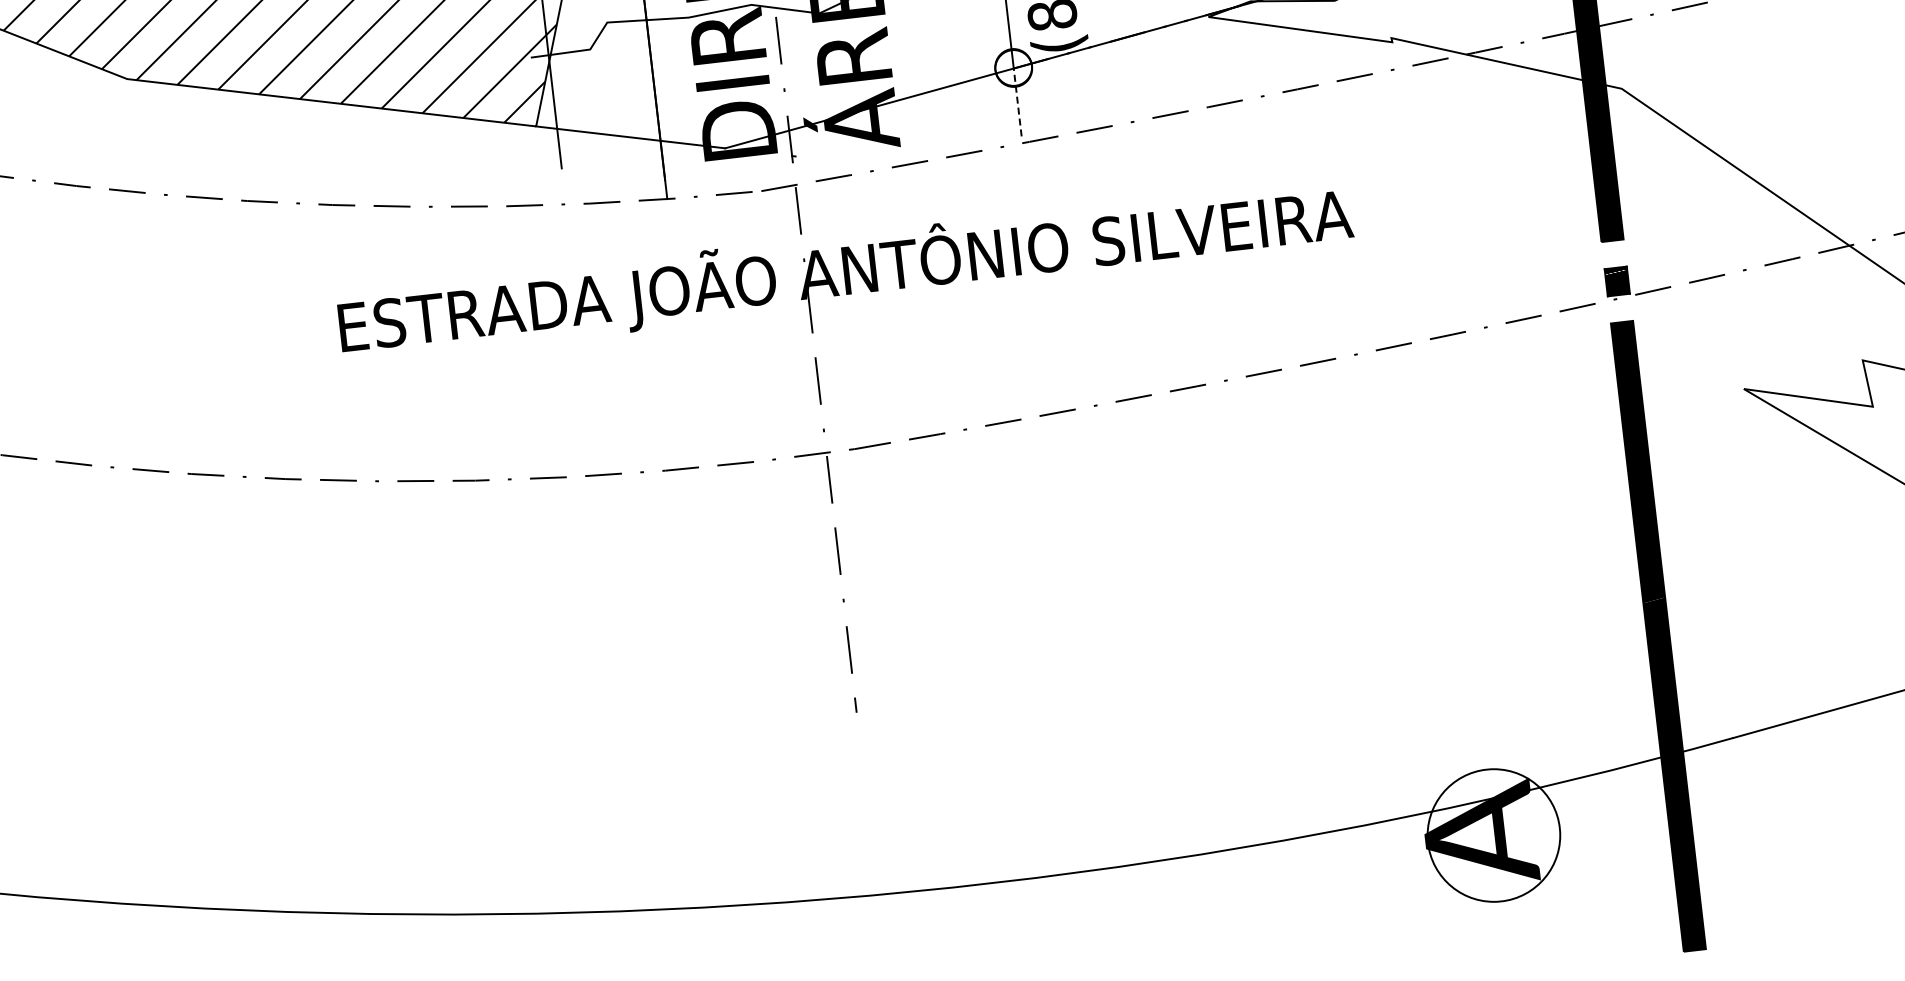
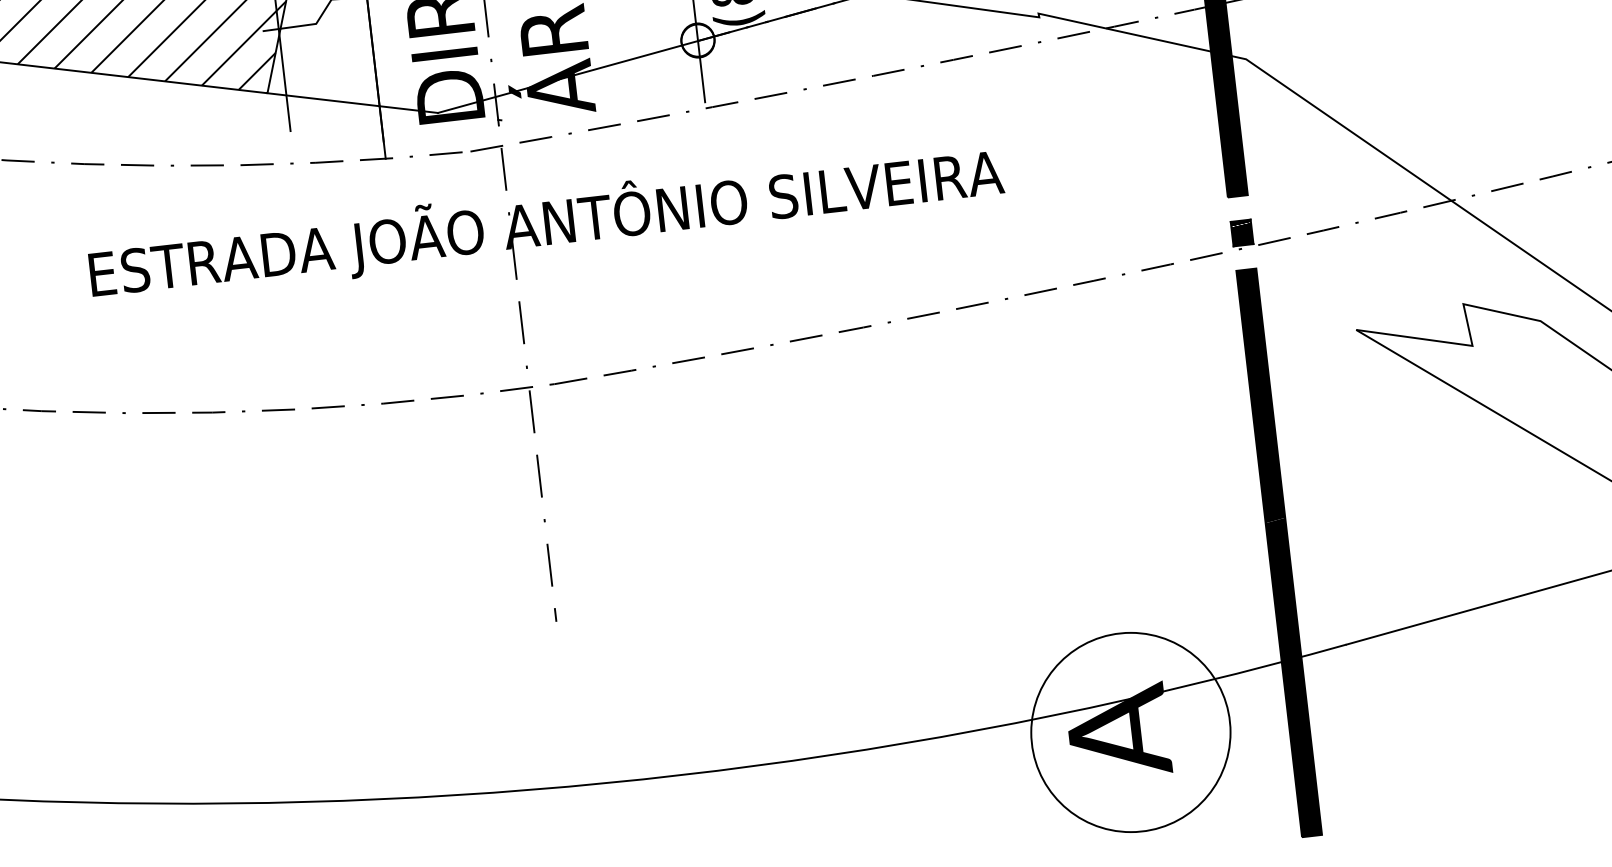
line: (1017, 101) -> (701, 70), dashed -> solid
circle: (1493, 835) -> (1130, 732), size x1.67

